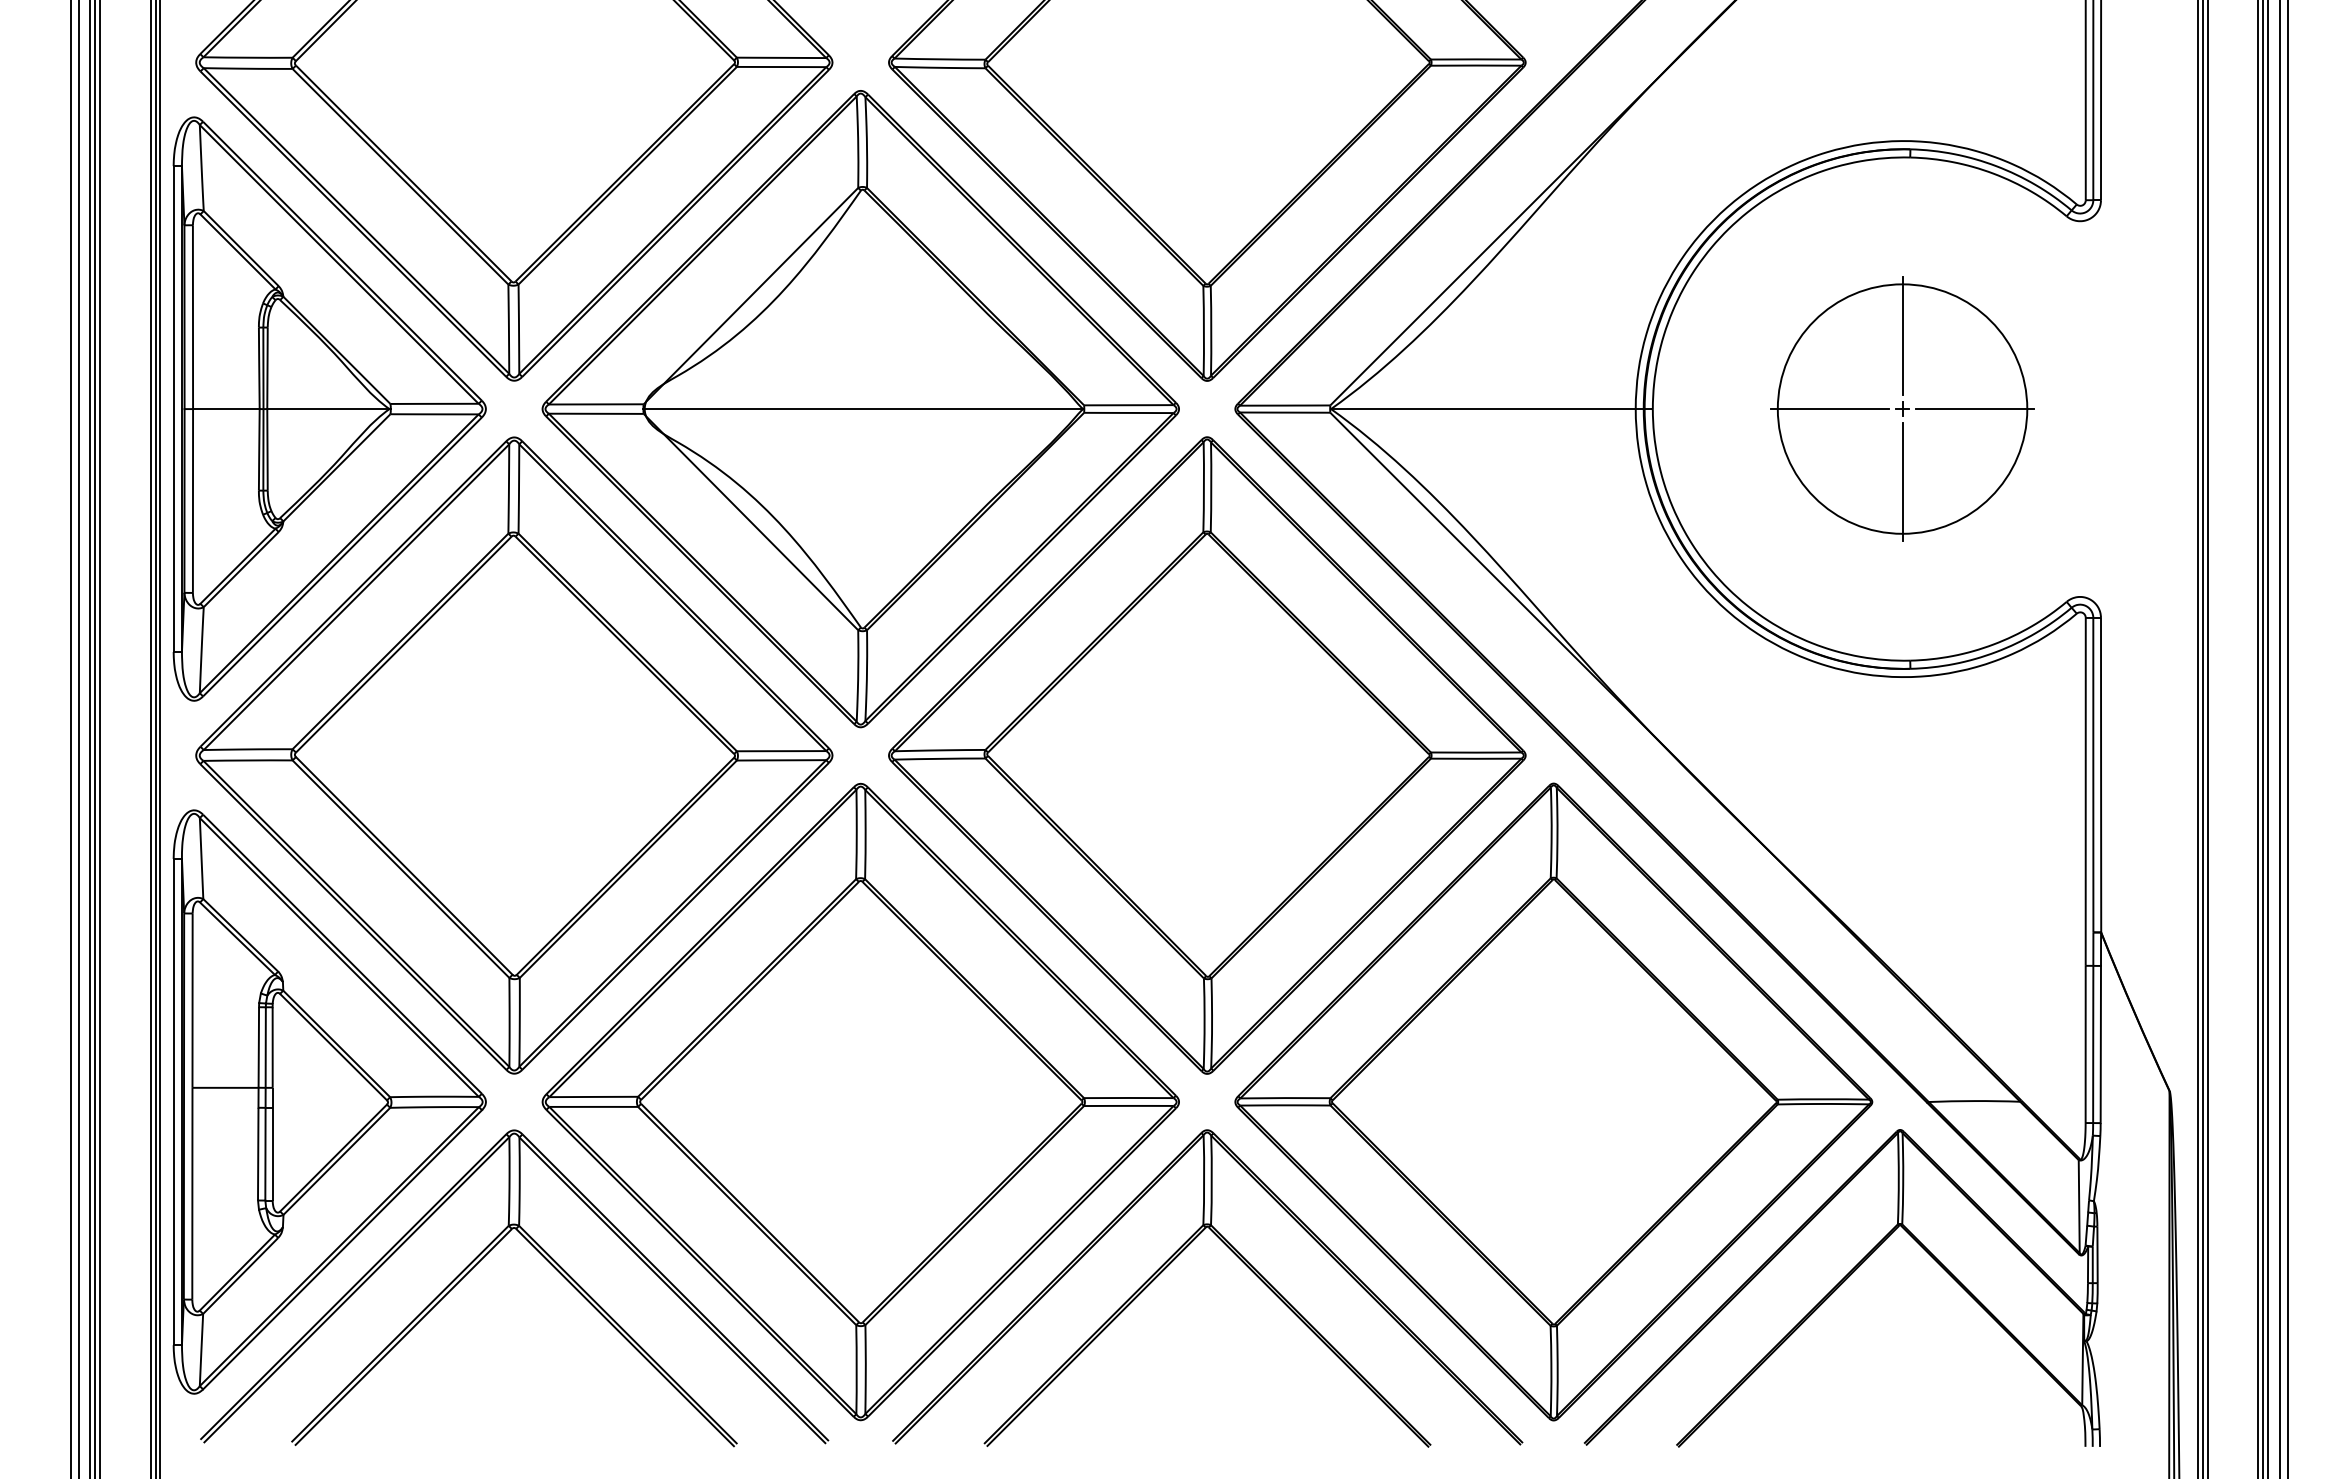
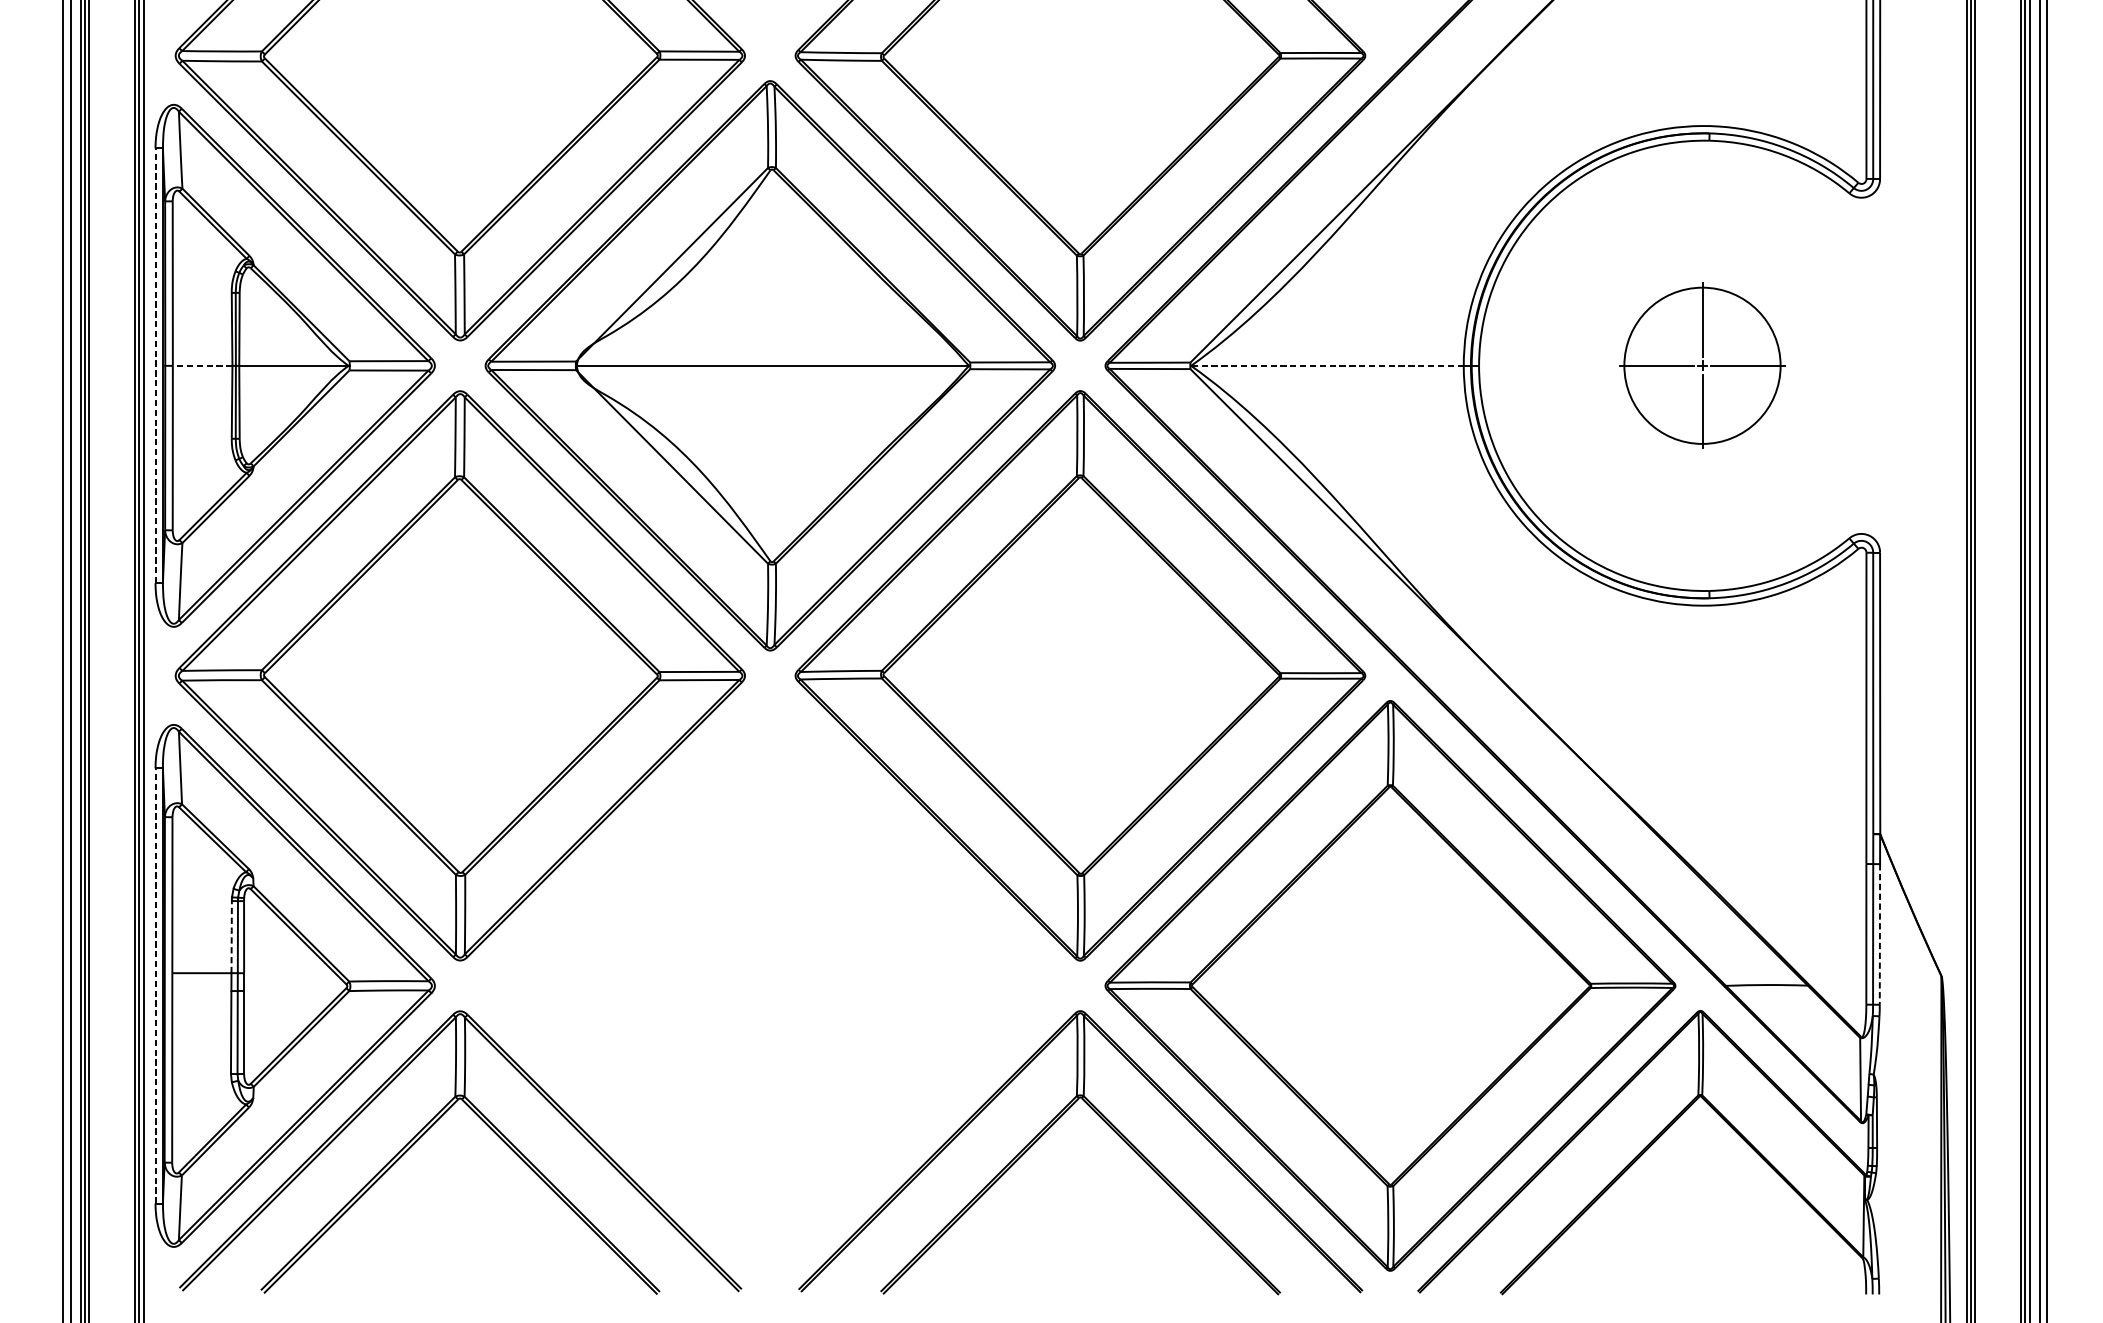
part: (1902, 408) -> (1702, 365), size x0.7
line: (173, 409) -> (155, 366), solid -> dashed
line: (225, 409) -> (201, 366), solid -> dashed
line: (1482, 409) -> (1326, 366), solid -> dashed
line: (2100, 1044) -> (1879, 934), solid -> dashed
line: (258, 1046) -> (231, 936), solid -> dashed
line: (173, 1101) -> (155, 985), solid -> dashed
part: (860, 1101) -> (770, 985), removed

